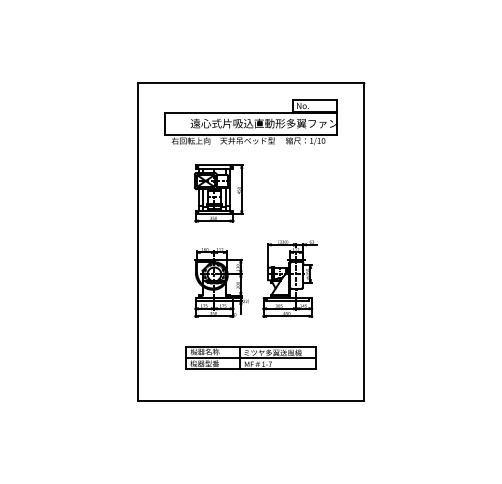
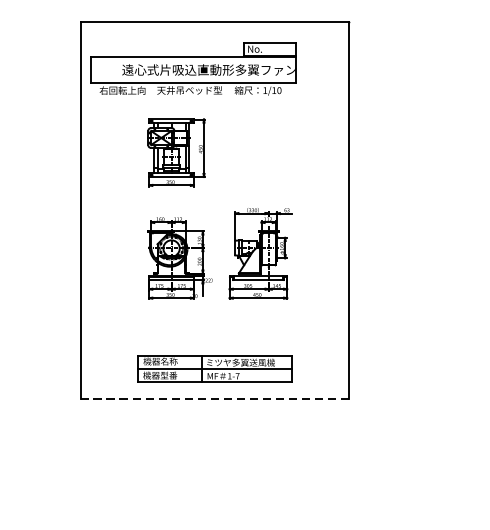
part: (250, 122) -> (192, 68), moved
part: (250, 357) -> (214, 368), moved
line: (250, 401) -> (214, 398), solid -> dashed

